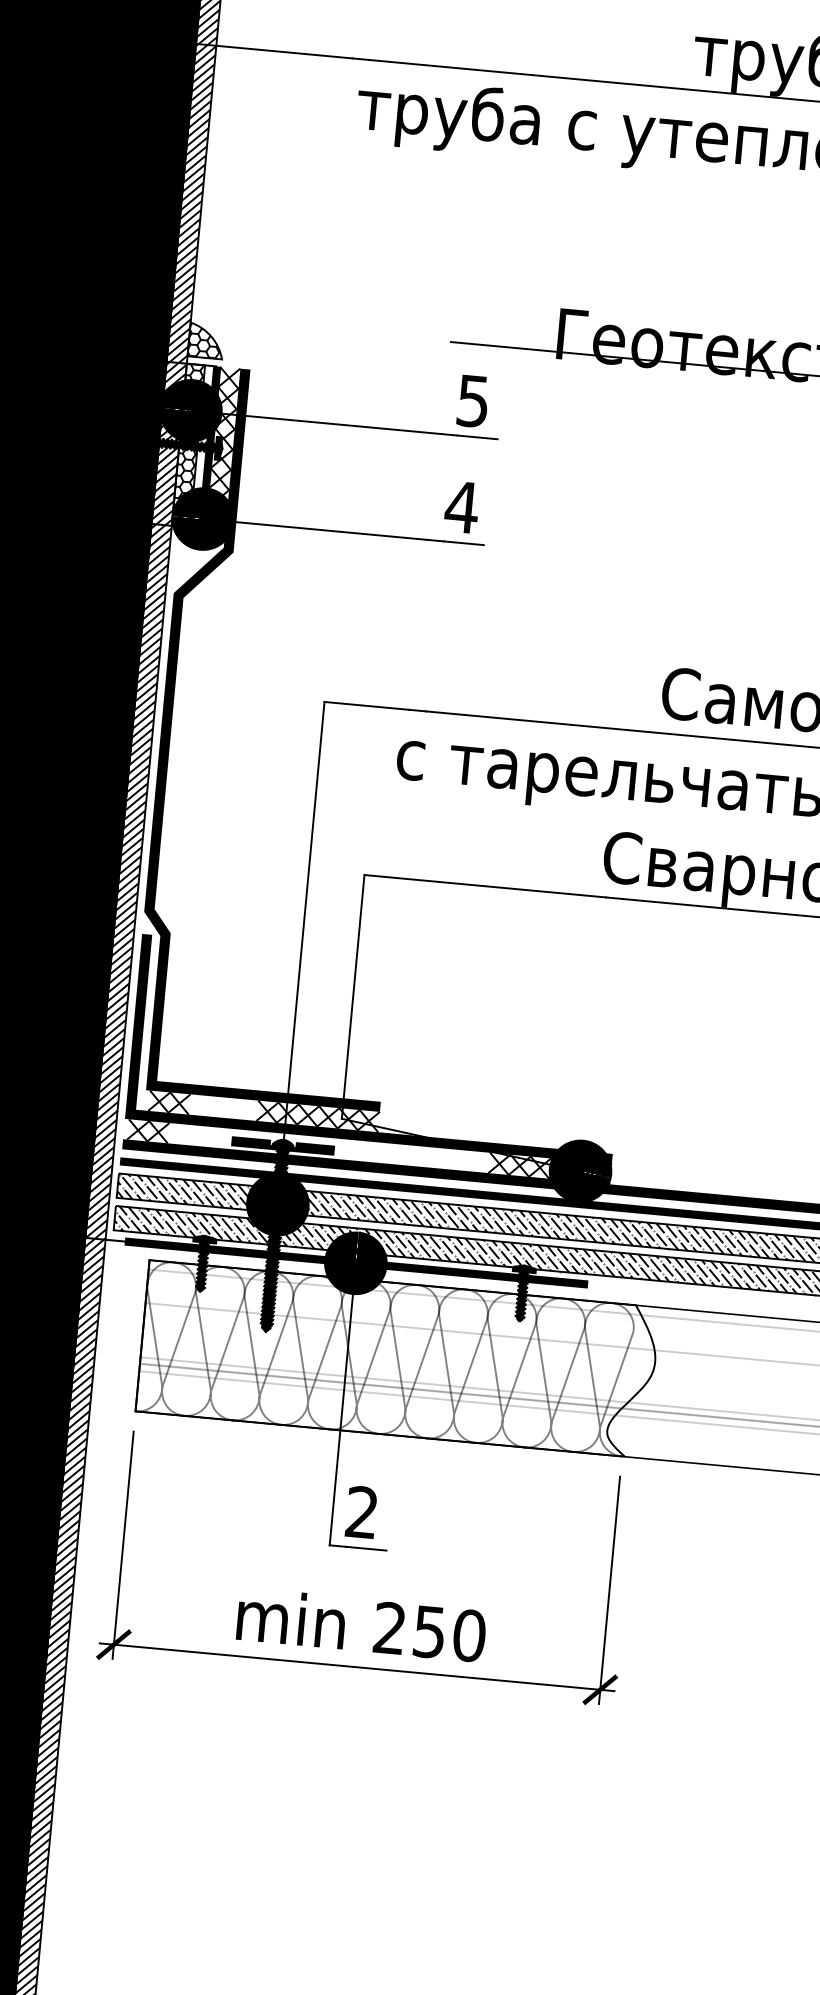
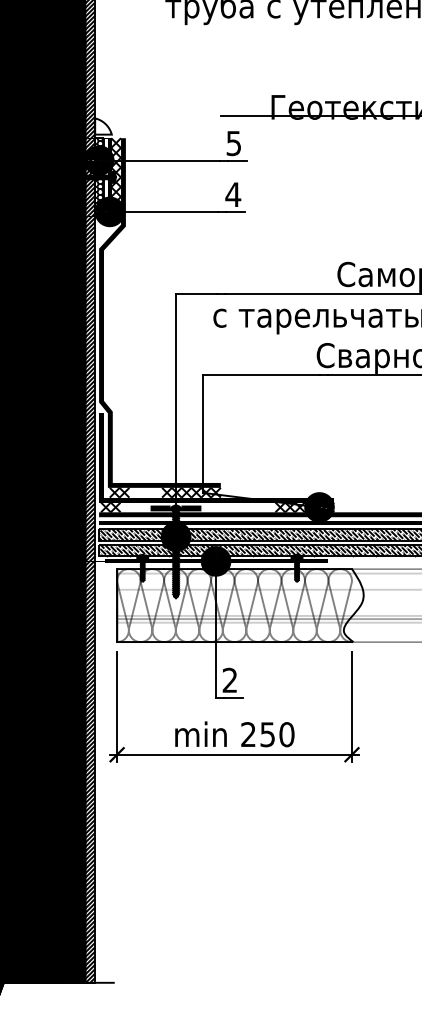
hatch: (204, 340) -> (102, 126), removed

